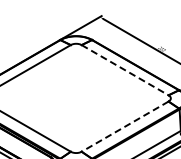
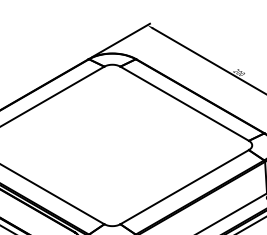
line: (125, 70) -> (185, 104), dashed -> solid
line: (124, 126) -> (183, 186), dashed -> solid

